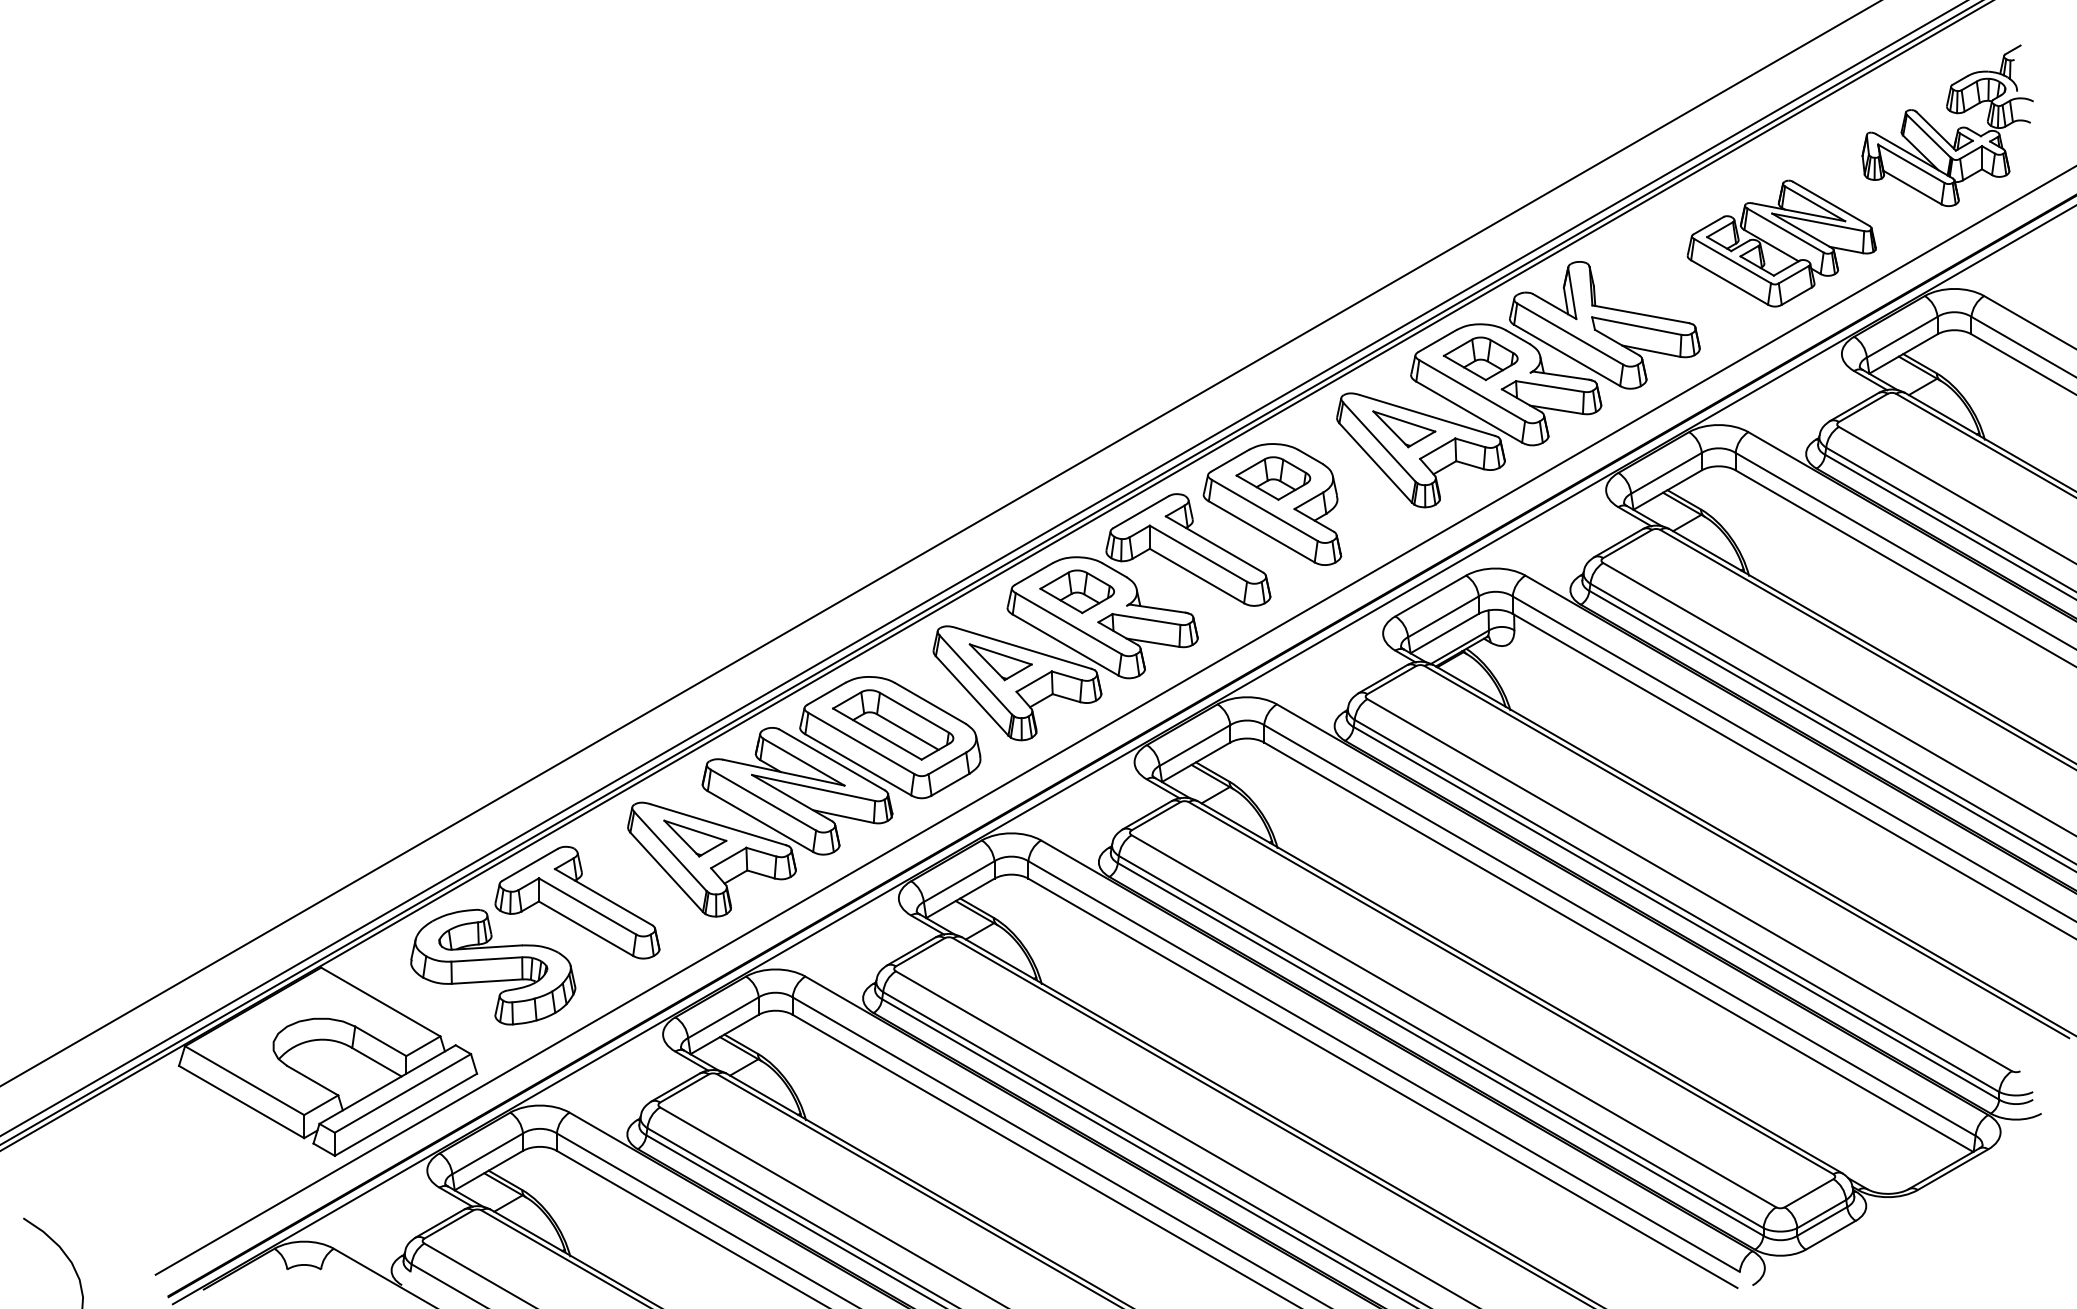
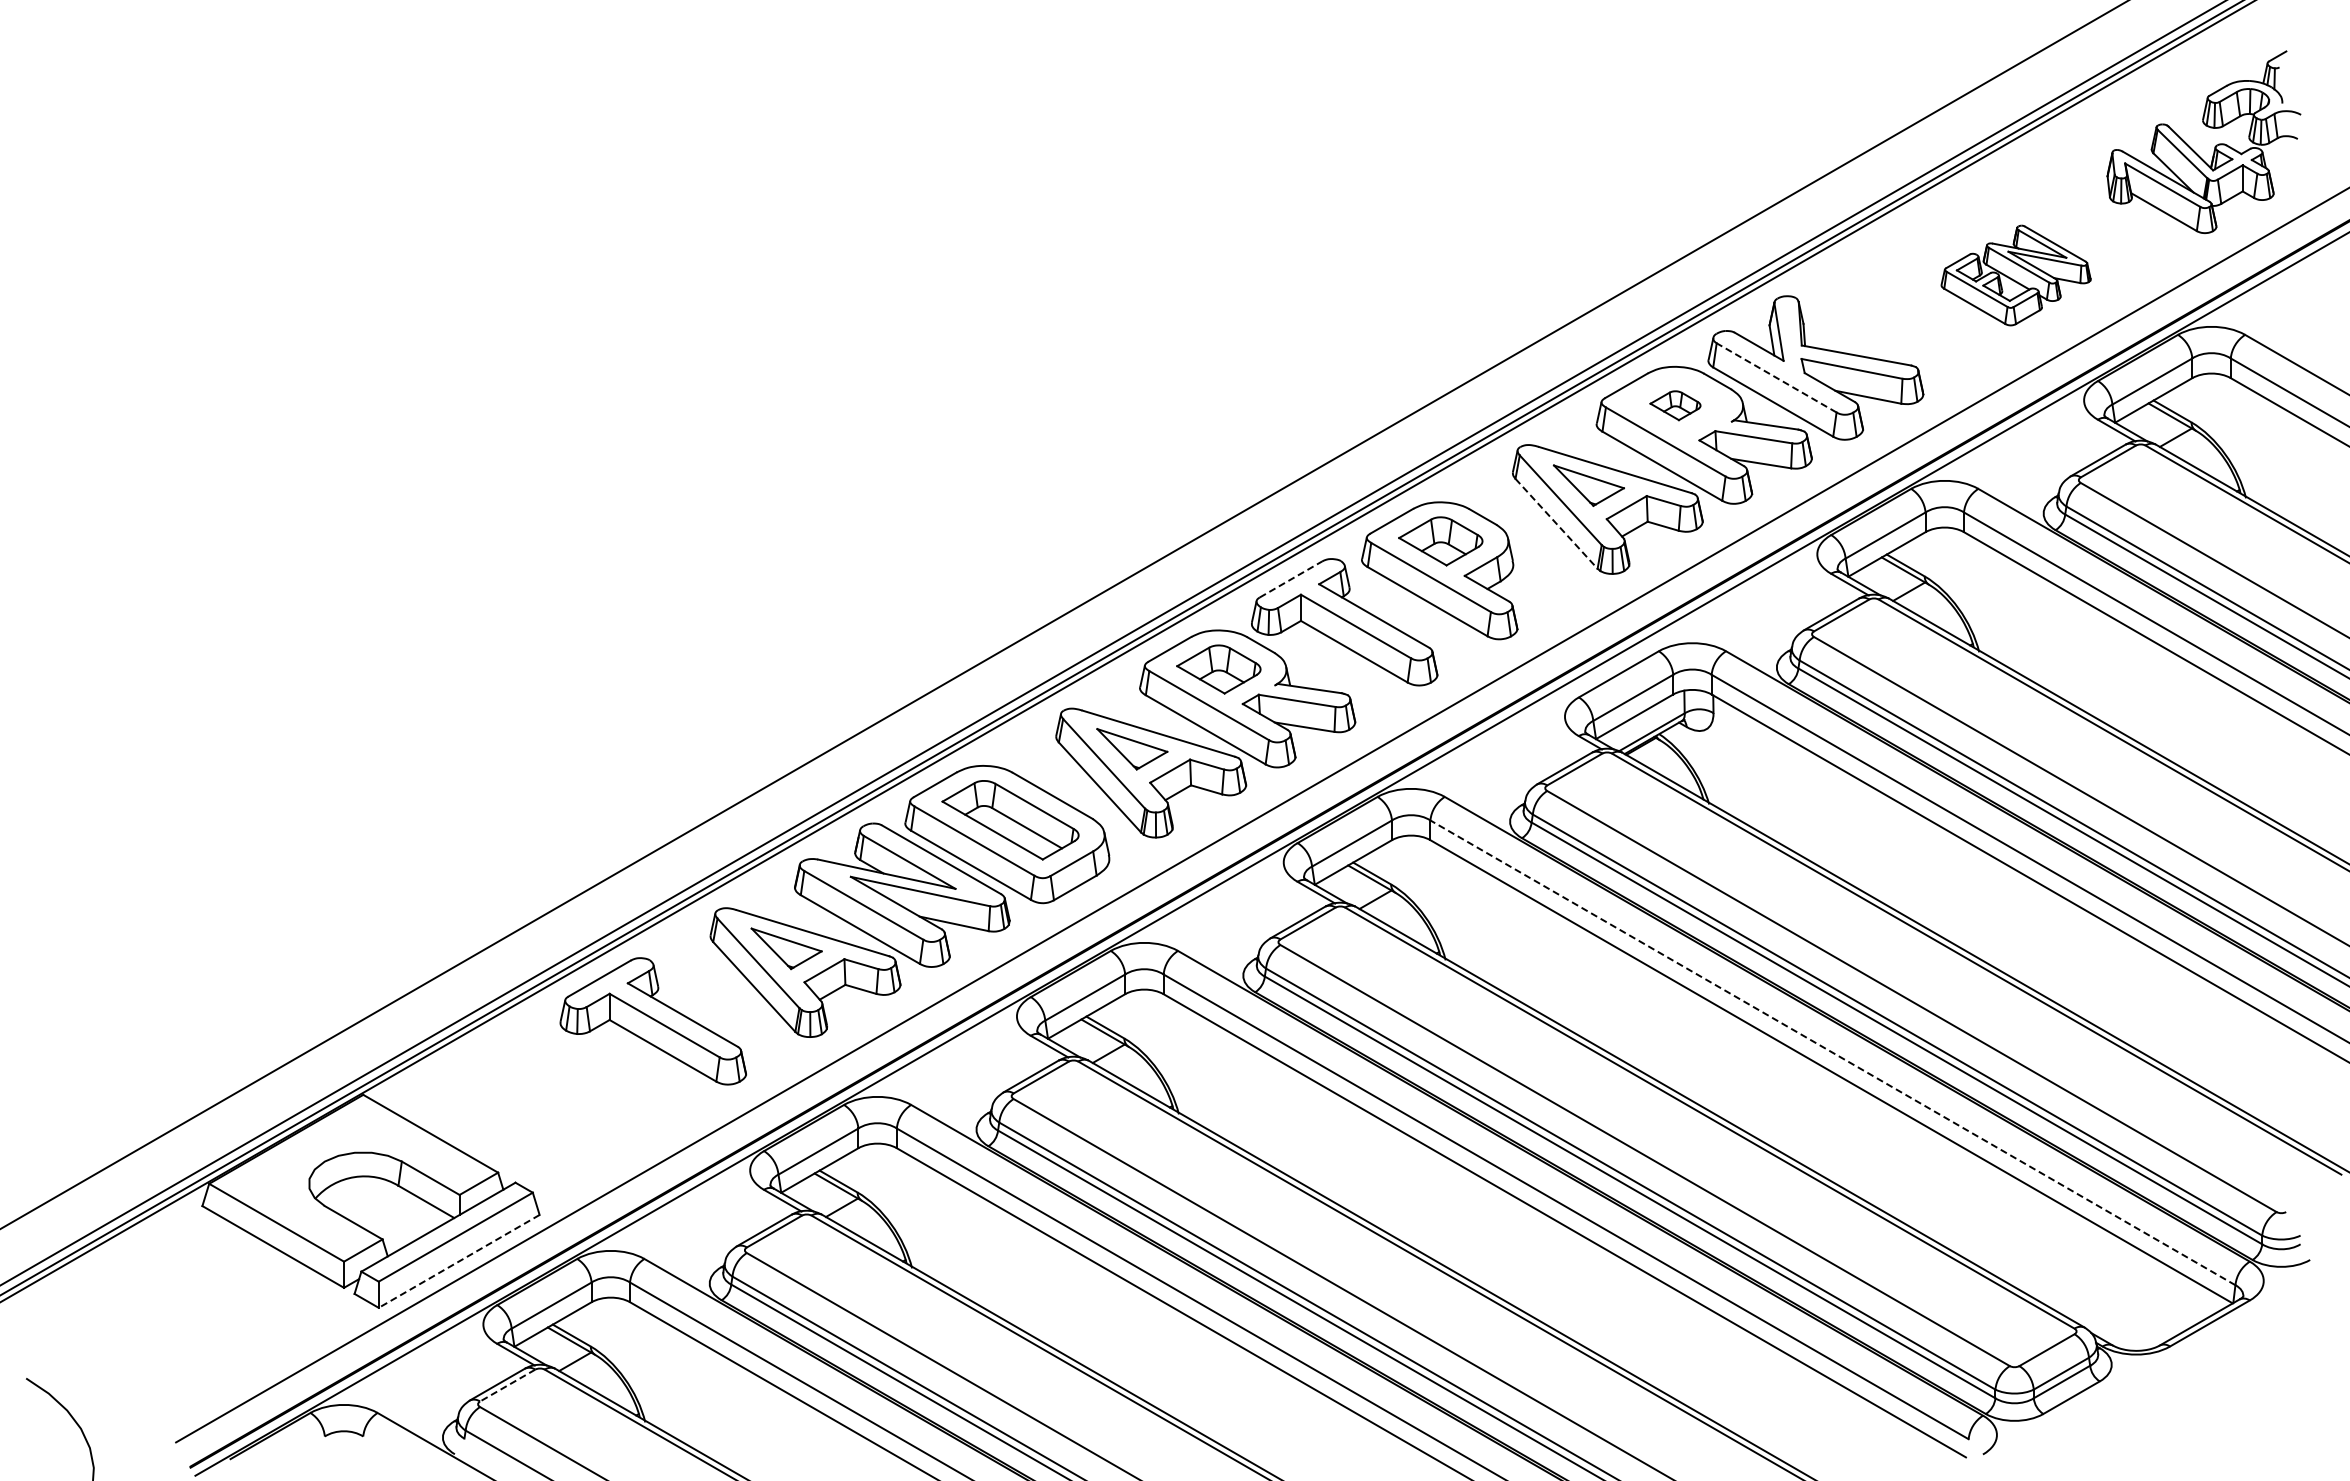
part: (1781, 243) -> (2015, 275), size x0.7
line: (1570, 333) -> (1776, 377), solid -> dashed
part: (1480, 358) -> (1675, 405), size x0.6
line: (1375, 462) -> (1556, 523), solid -> dashed
line: (1140, 512) -> (1290, 579), solid -> dashed
line: (1619, 930) -> (1832, 1052), solid -> dashed
part: (492, 967) -> (557, 1094), removed
line: (406, 1114) -> (459, 1261), solid -> dashed
line: (448, 1224) -> (507, 1385), solid -> dashed

